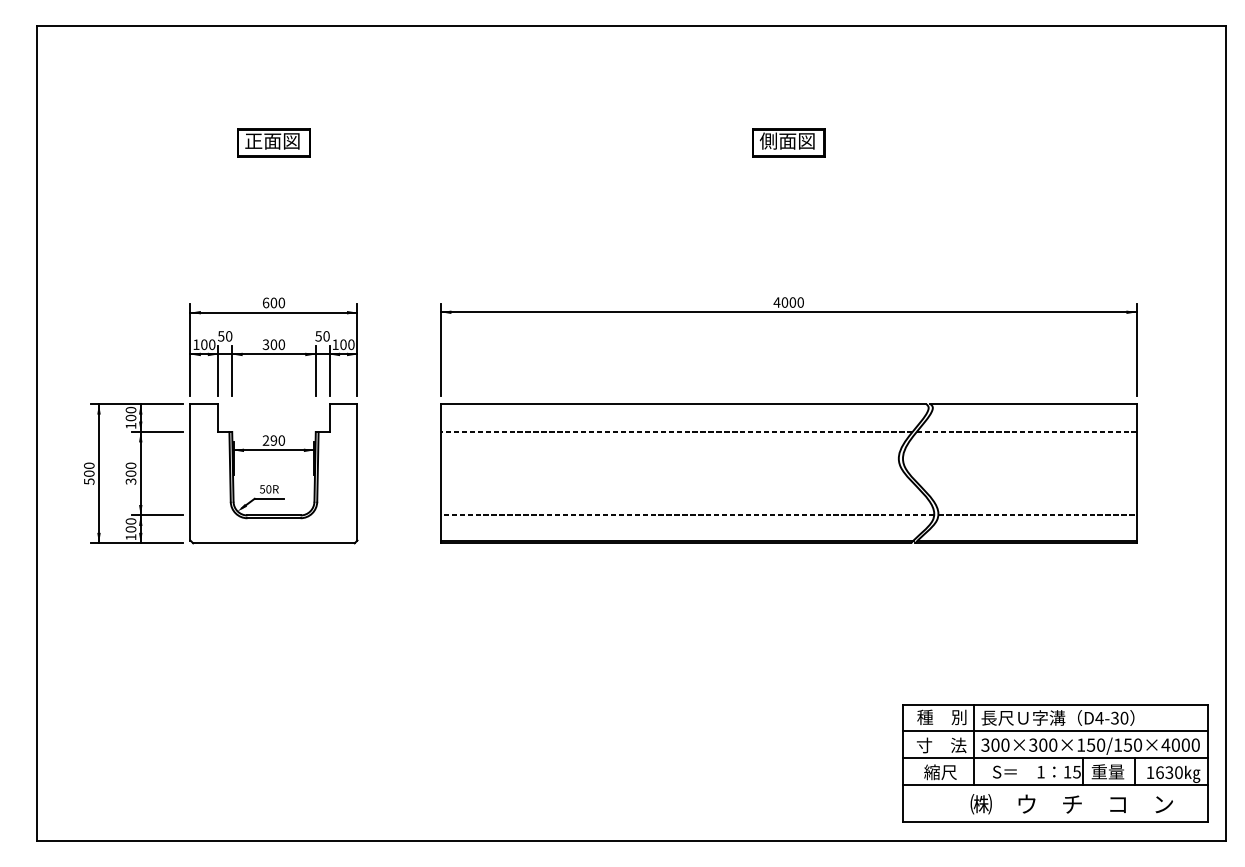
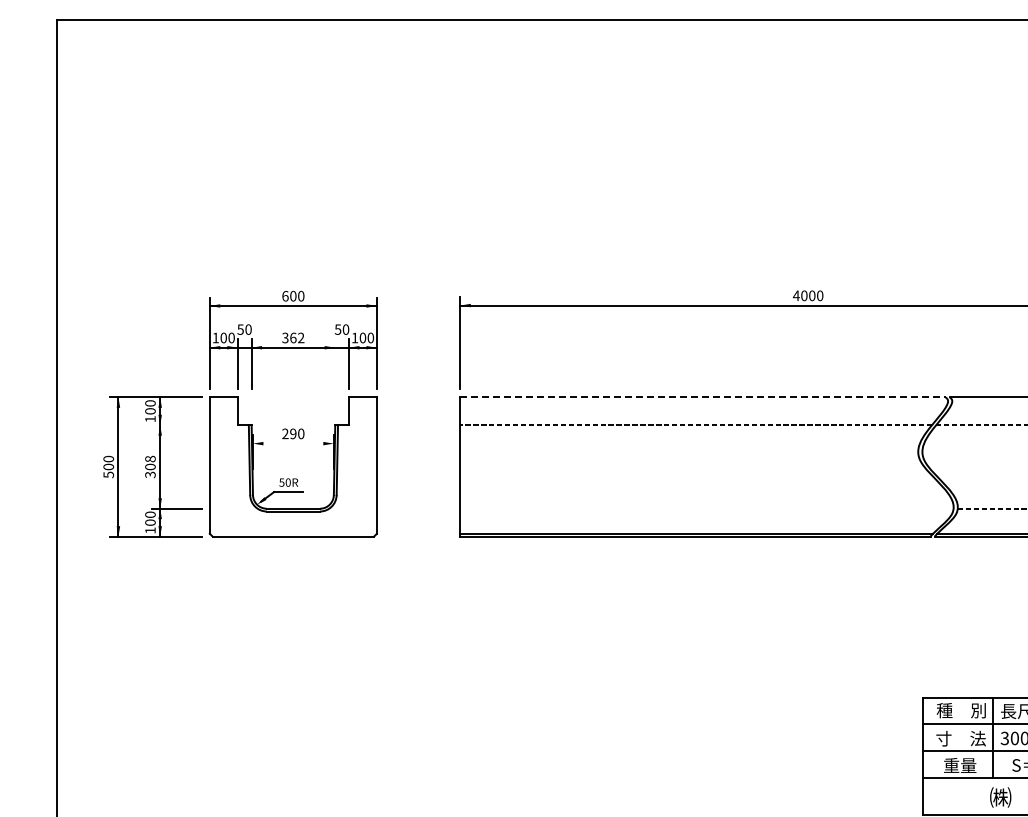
part: (273, 142) -> (292, 135), removed
part: (788, 142) -> (807, 135), removed
text: (277, 344) -> (296, 337), 300 -> 362
line: (315, 371) -> (334, 364), removed
line: (683, 404) -> (702, 397), solid -> dashed
line: (157, 431) -> (176, 424), removed
line: (273, 450) -> (292, 443), removed
text: (131, 465) -> (150, 458), 300 -> 308
line: (687, 515) -> (706, 508), removed
text: (940, 772) -> (959, 765), 縮尺 -> 重量

